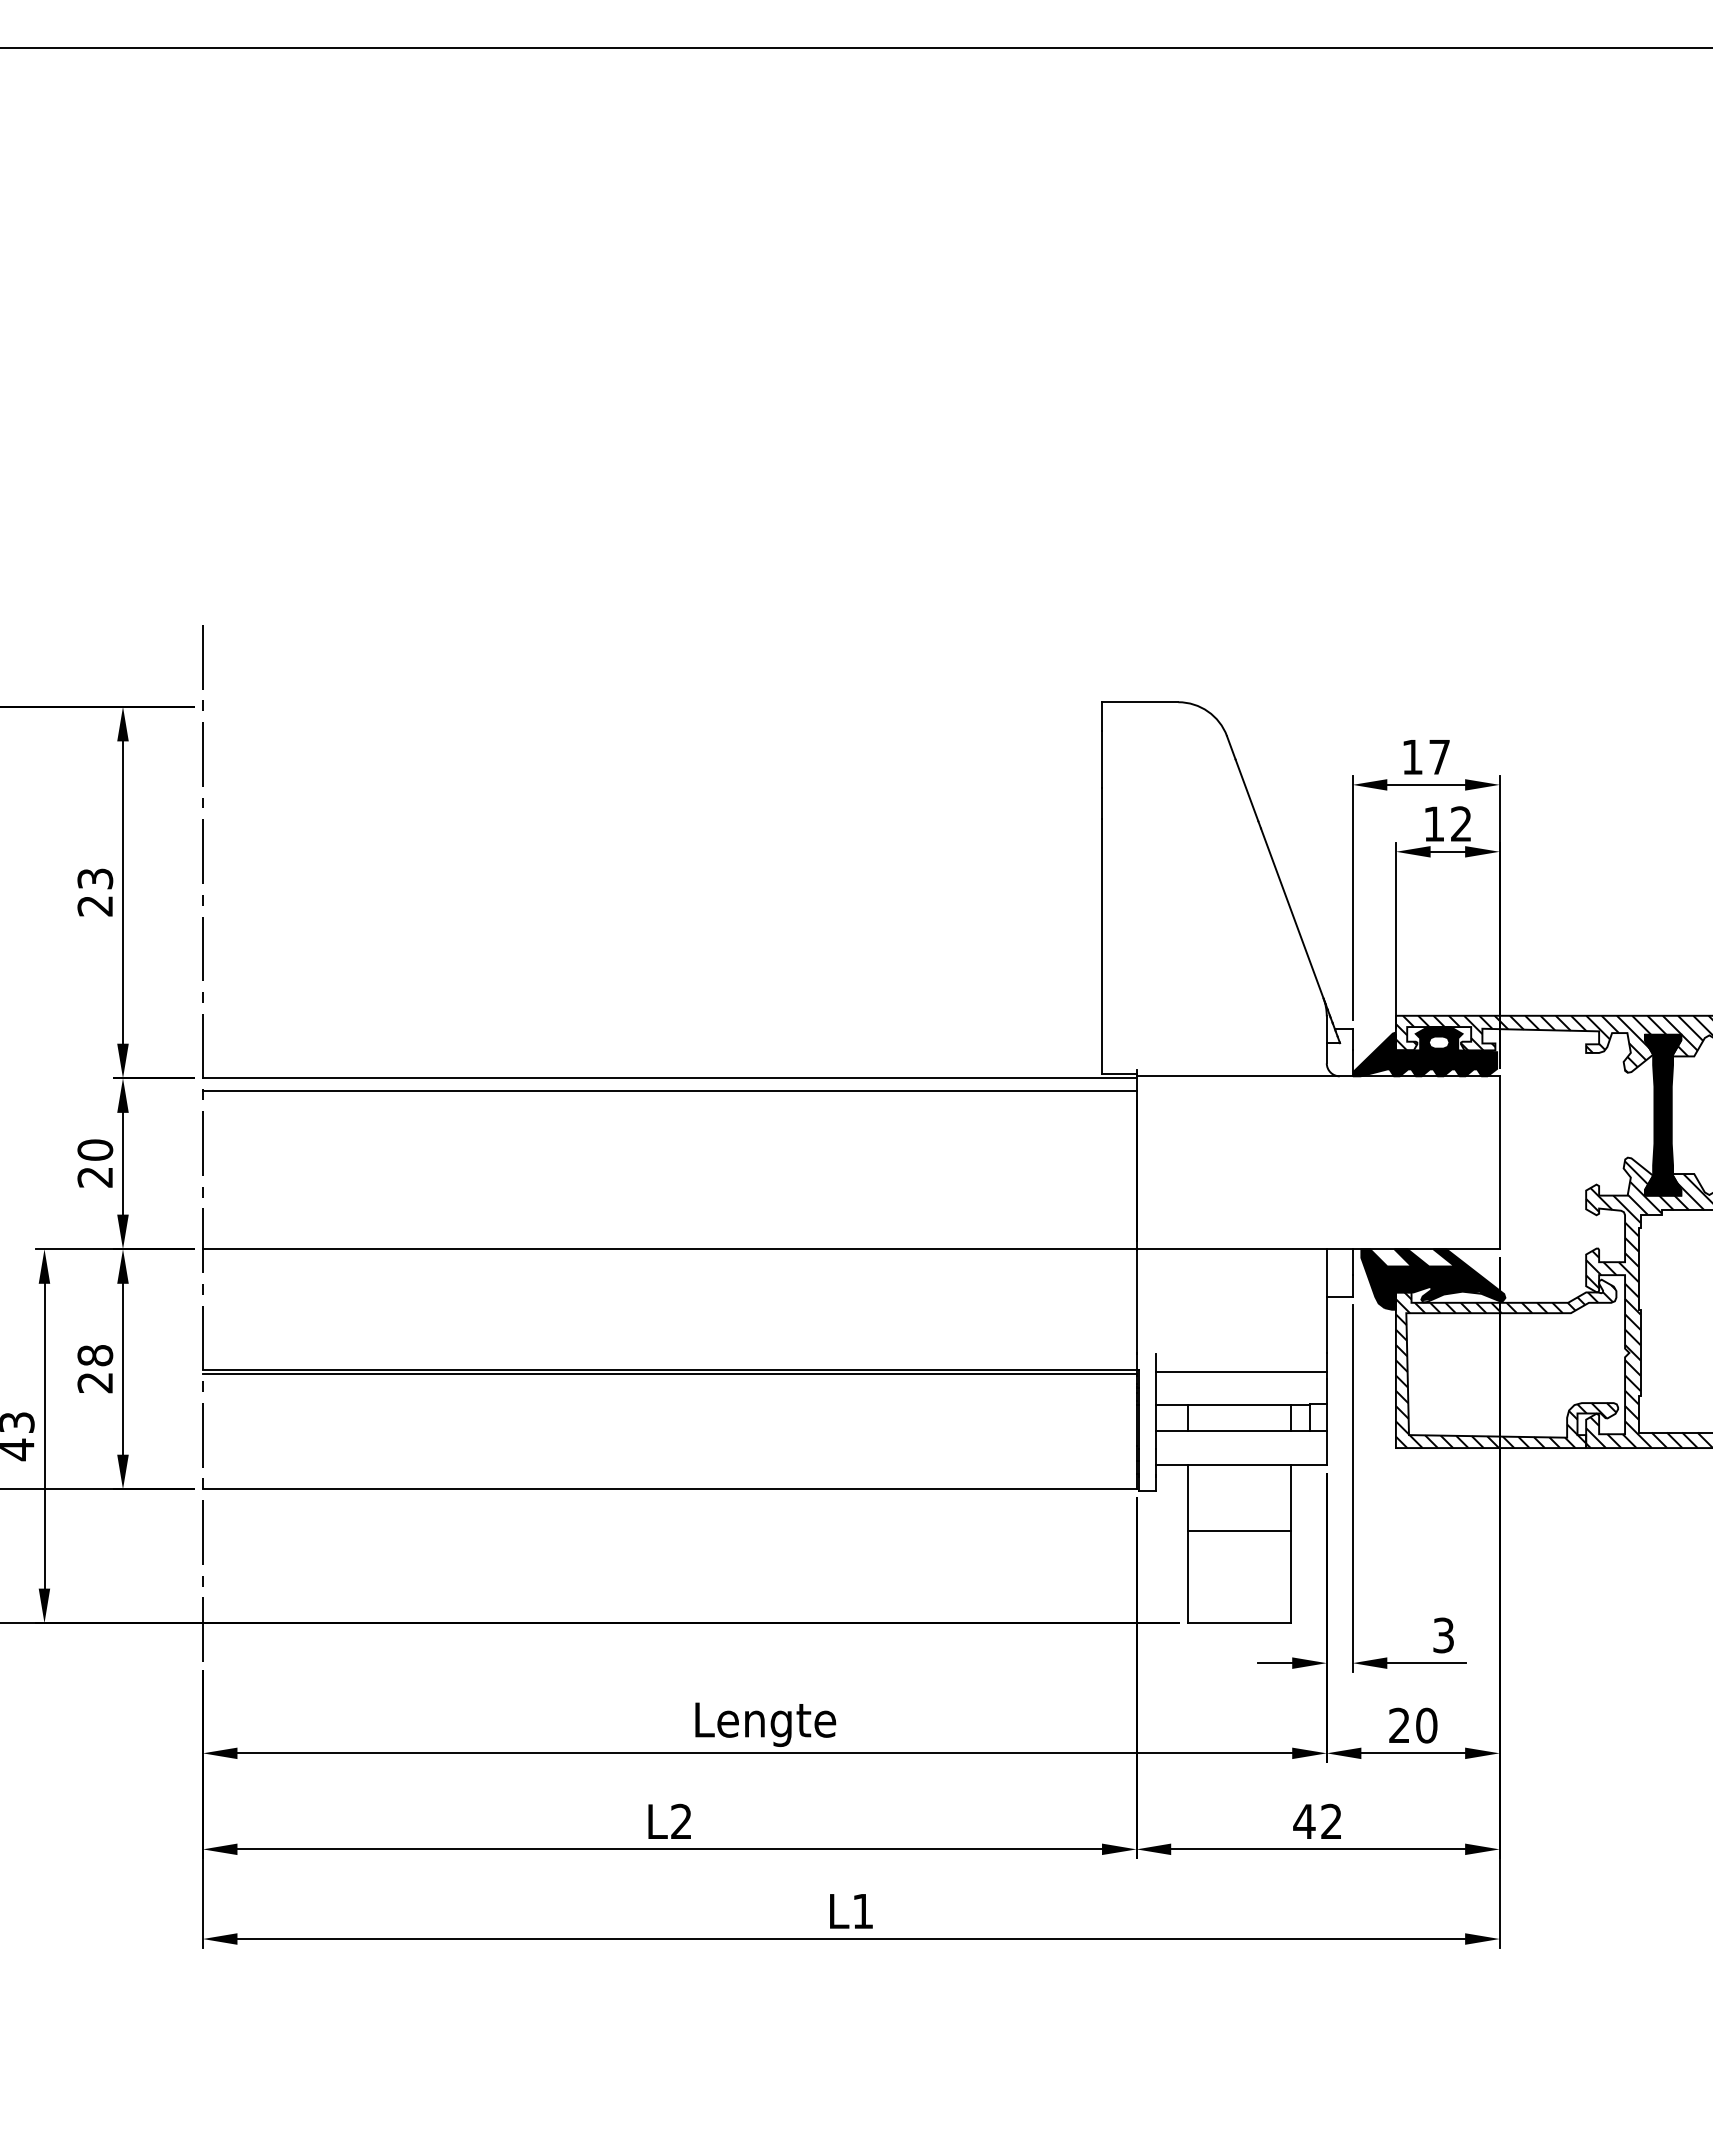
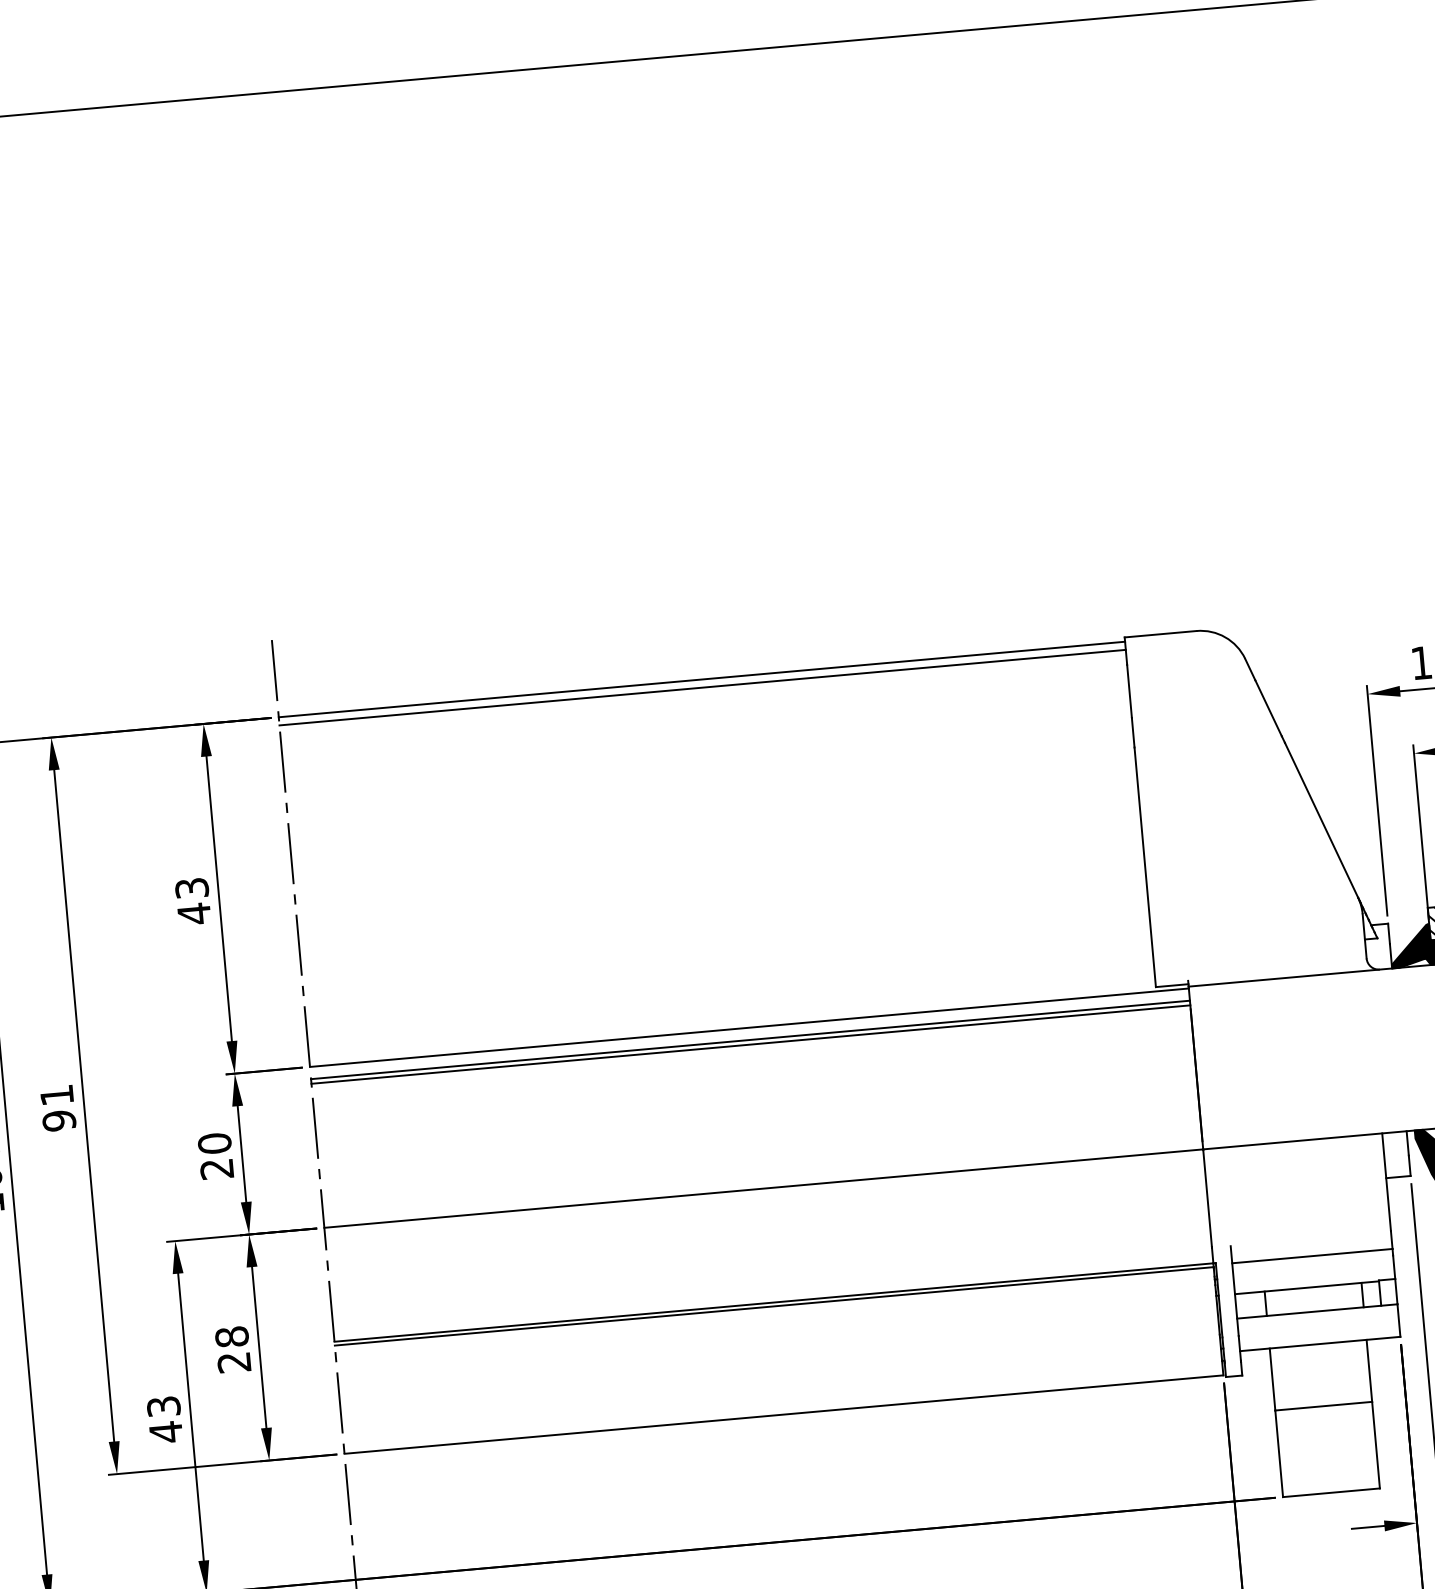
line: (652, 706) -> (701, 679), added
line: (652, 715) -> (702, 687), added
text: (94, 905) -> (193, 913), 23 -> 43
line: (669, 1096) -> (750, 1044), added

